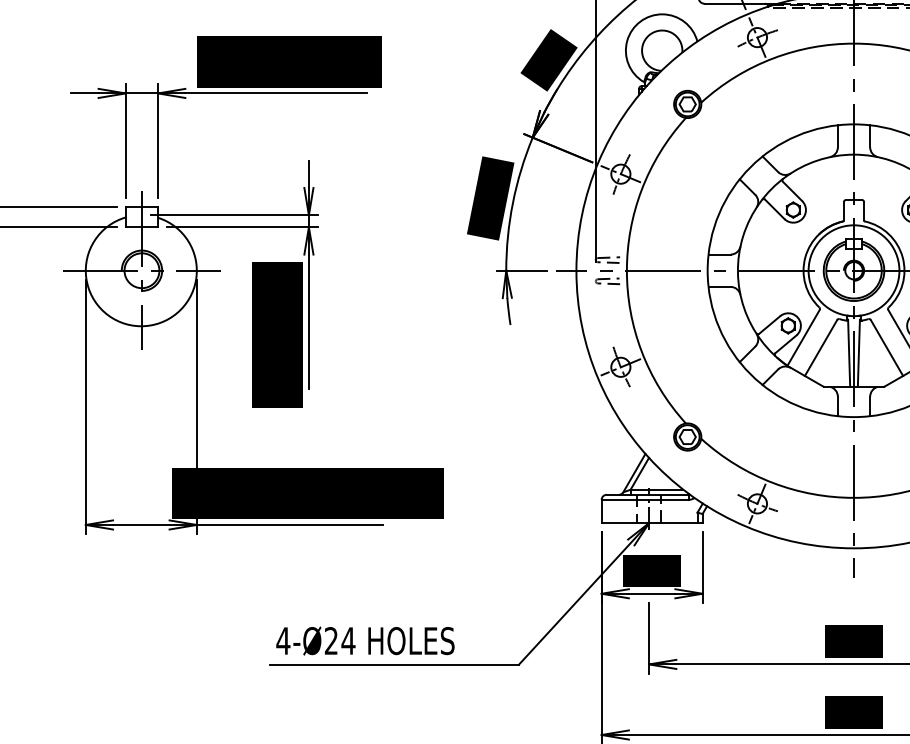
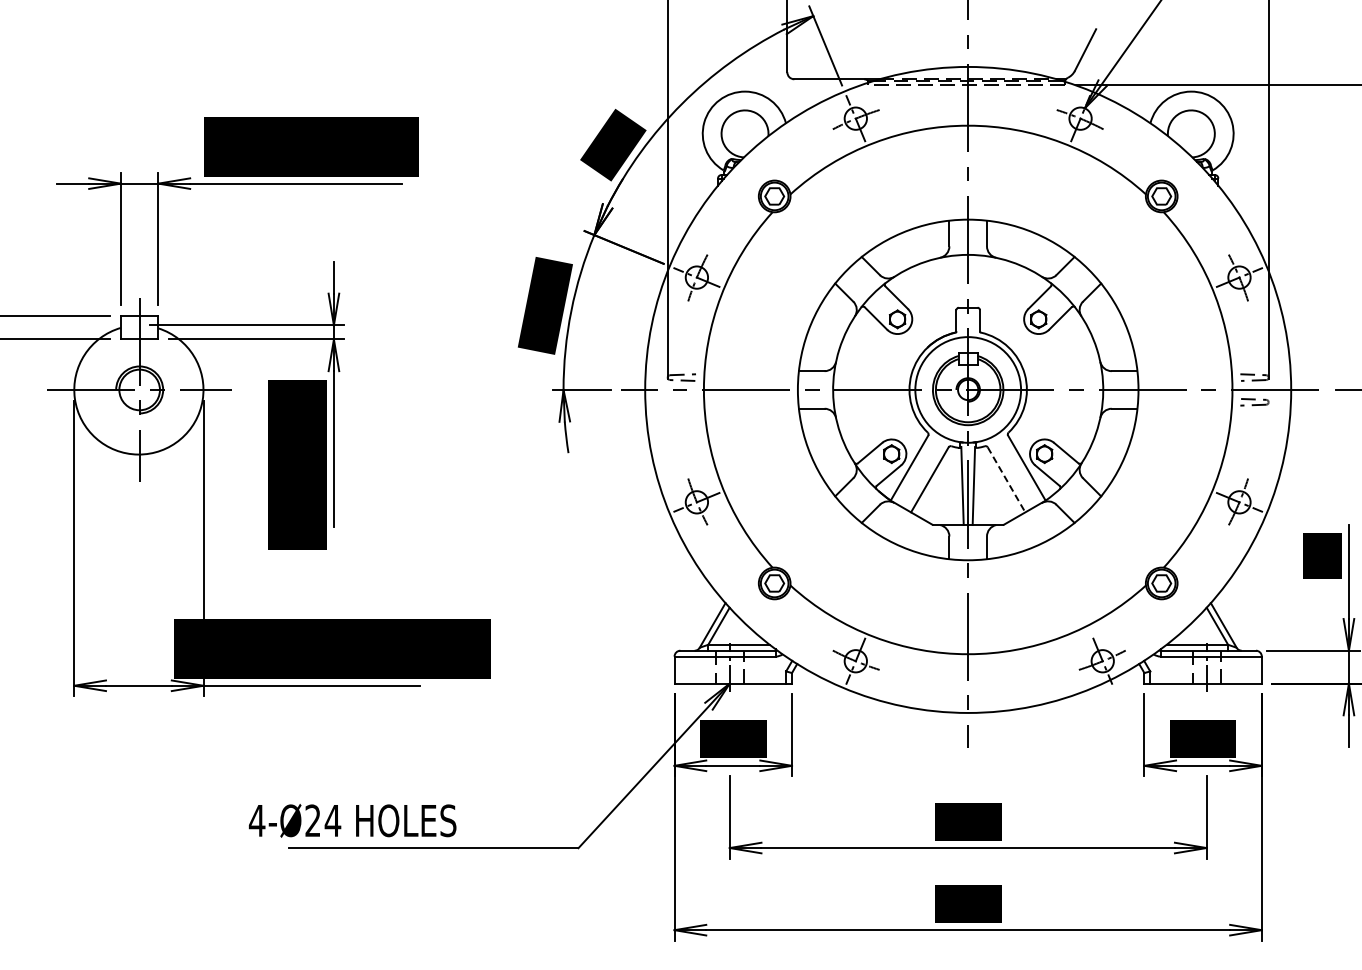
part: (606, 281) -> (680, 402), removed
line: (886, 347) -> (1006, 479), solid -> dashed
text: (365, 640) -> (352, 820), moved

